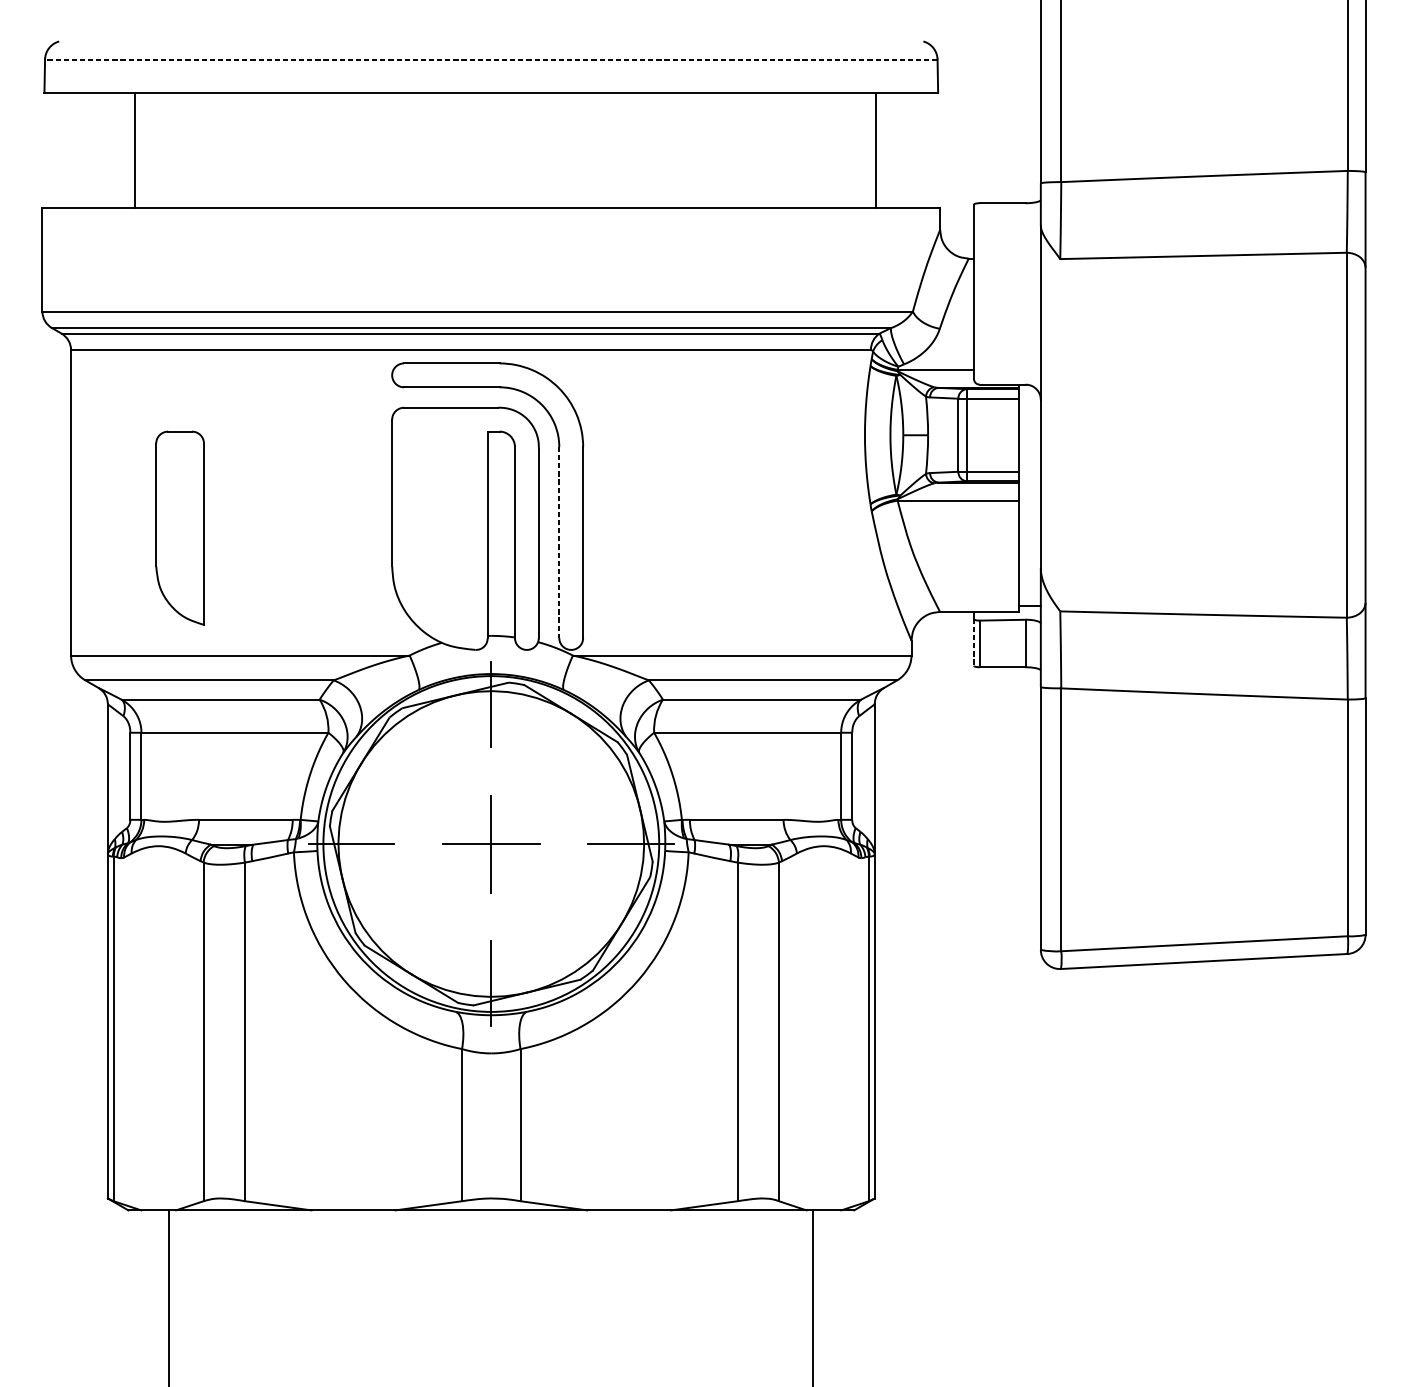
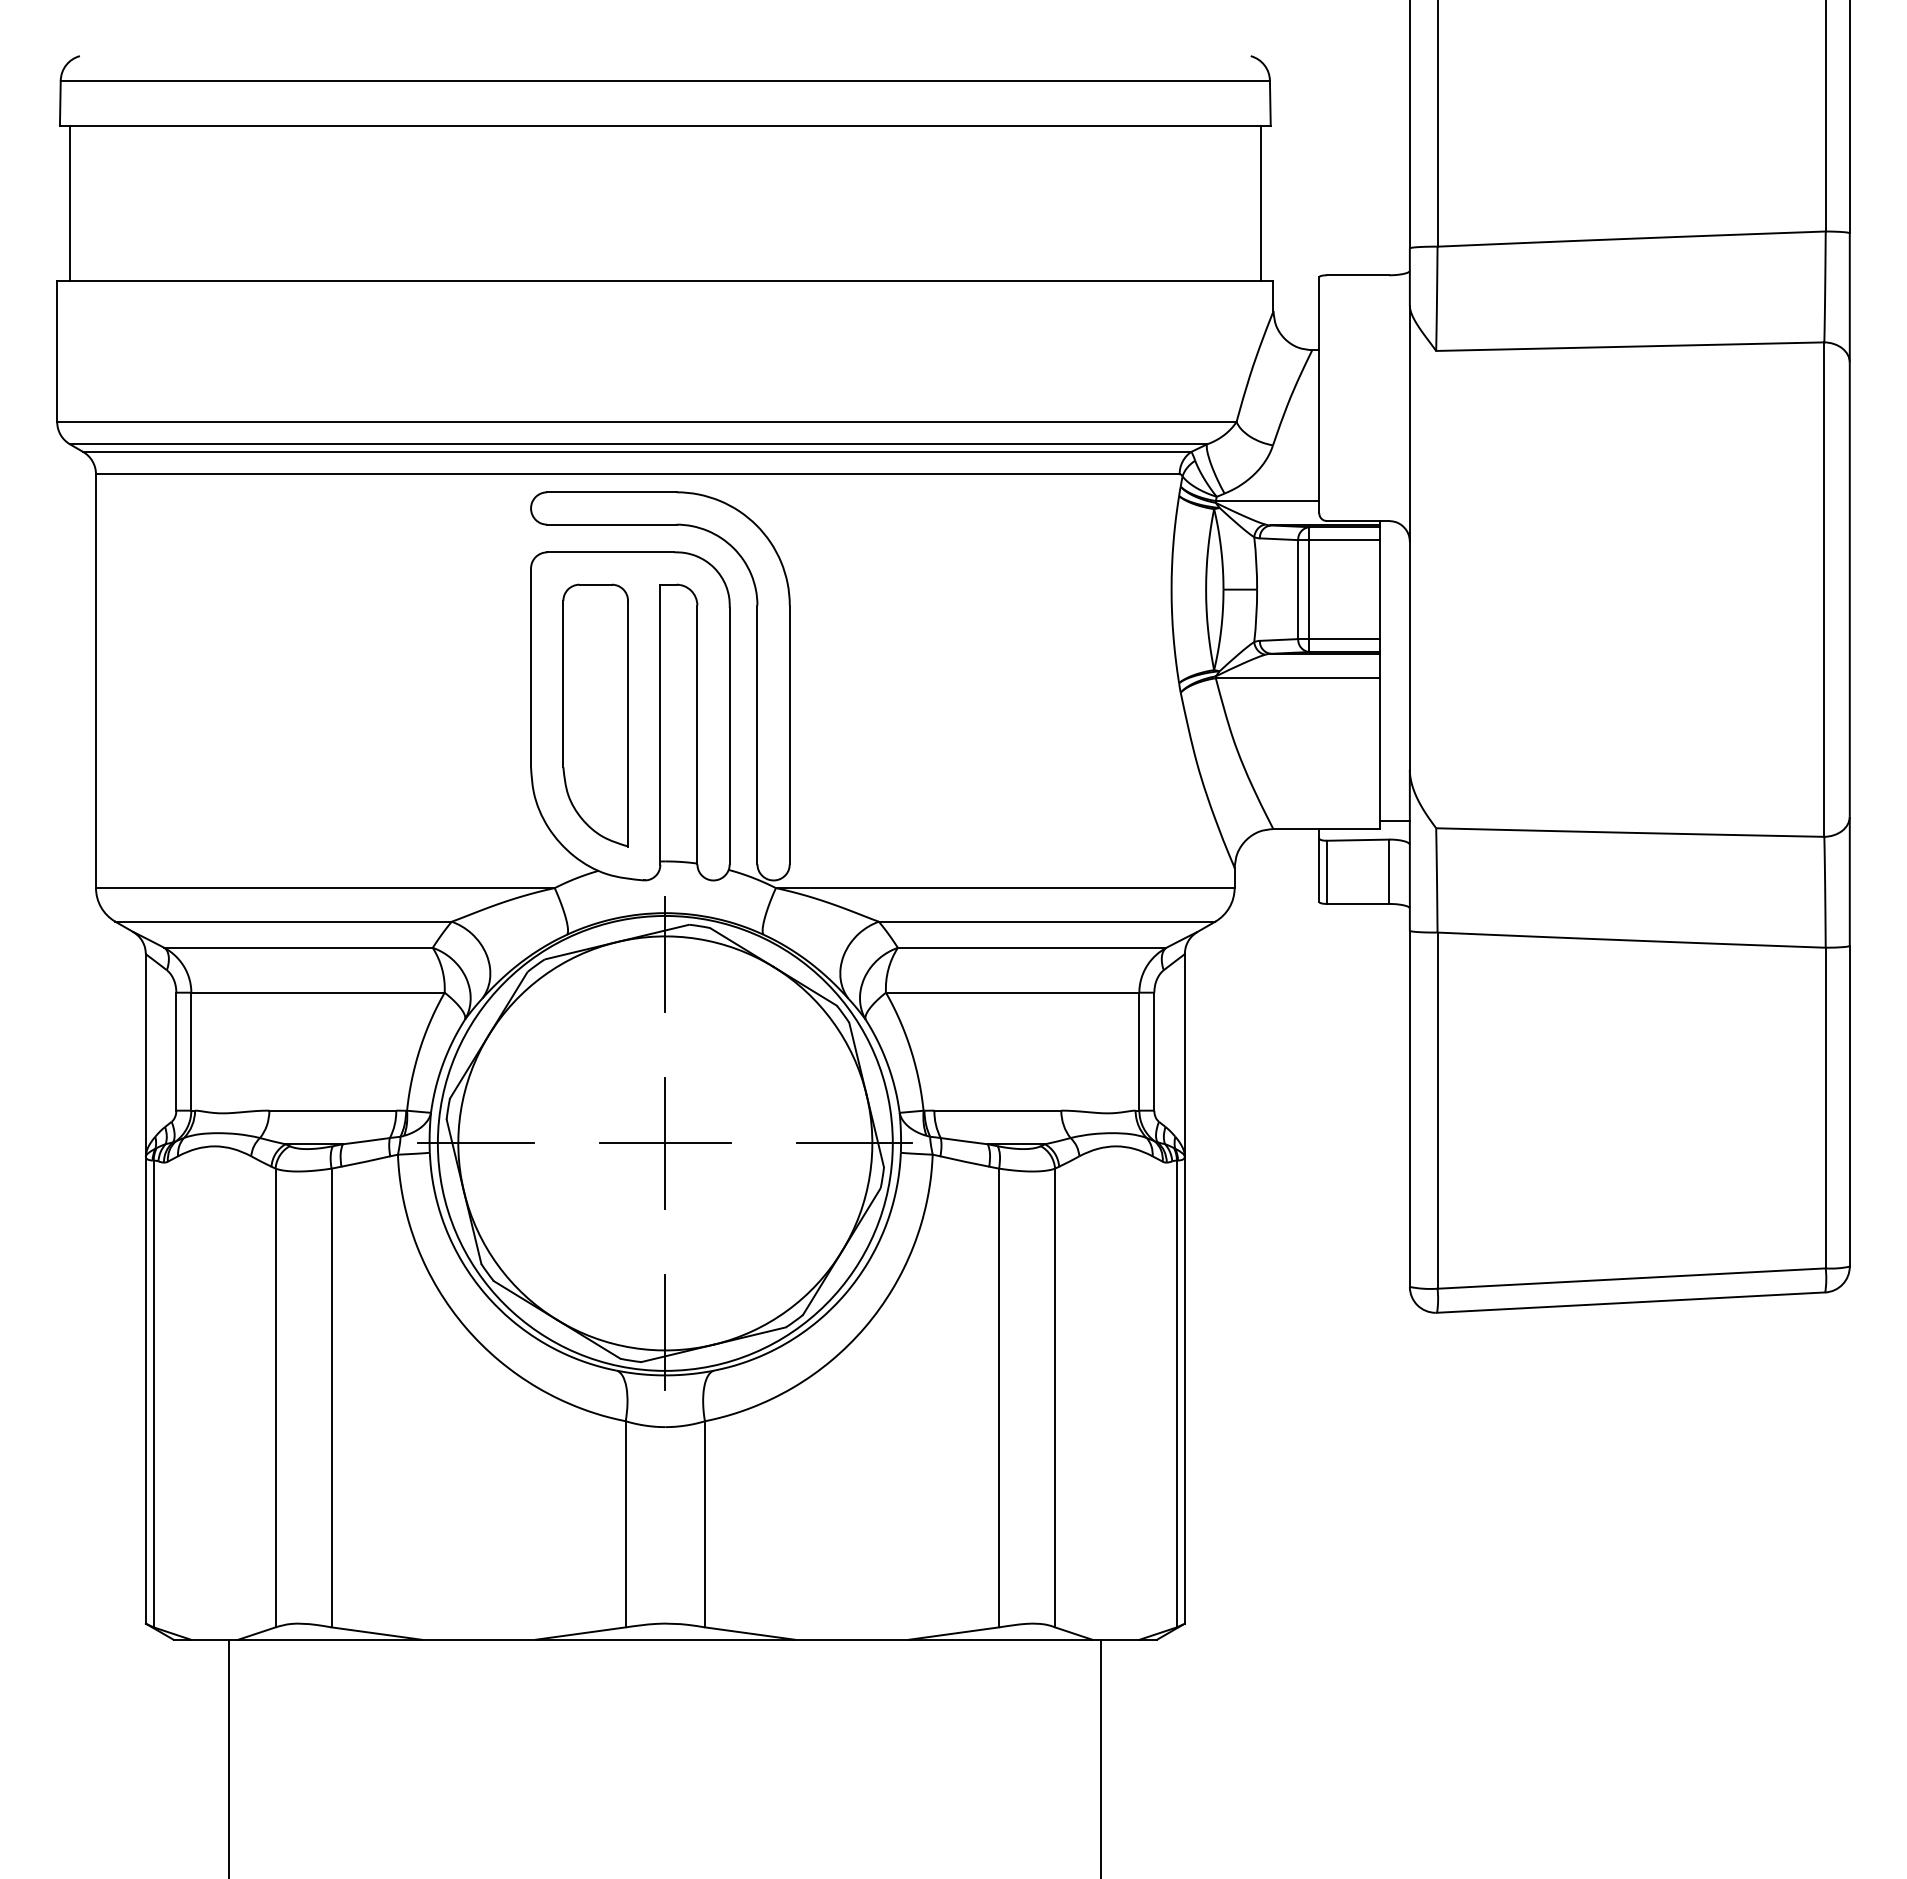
line: (491, 59) -> (665, 80), dashed -> solid
line: (134, 150) -> (70, 203), moved
line: (875, 150) -> (1260, 203), moved
part: (179, 528) -> (595, 715), moved
line: (559, 542) -> (757, 735), dashed -> solid
line: (974, 642) -> (1319, 870), dashed -> solid

